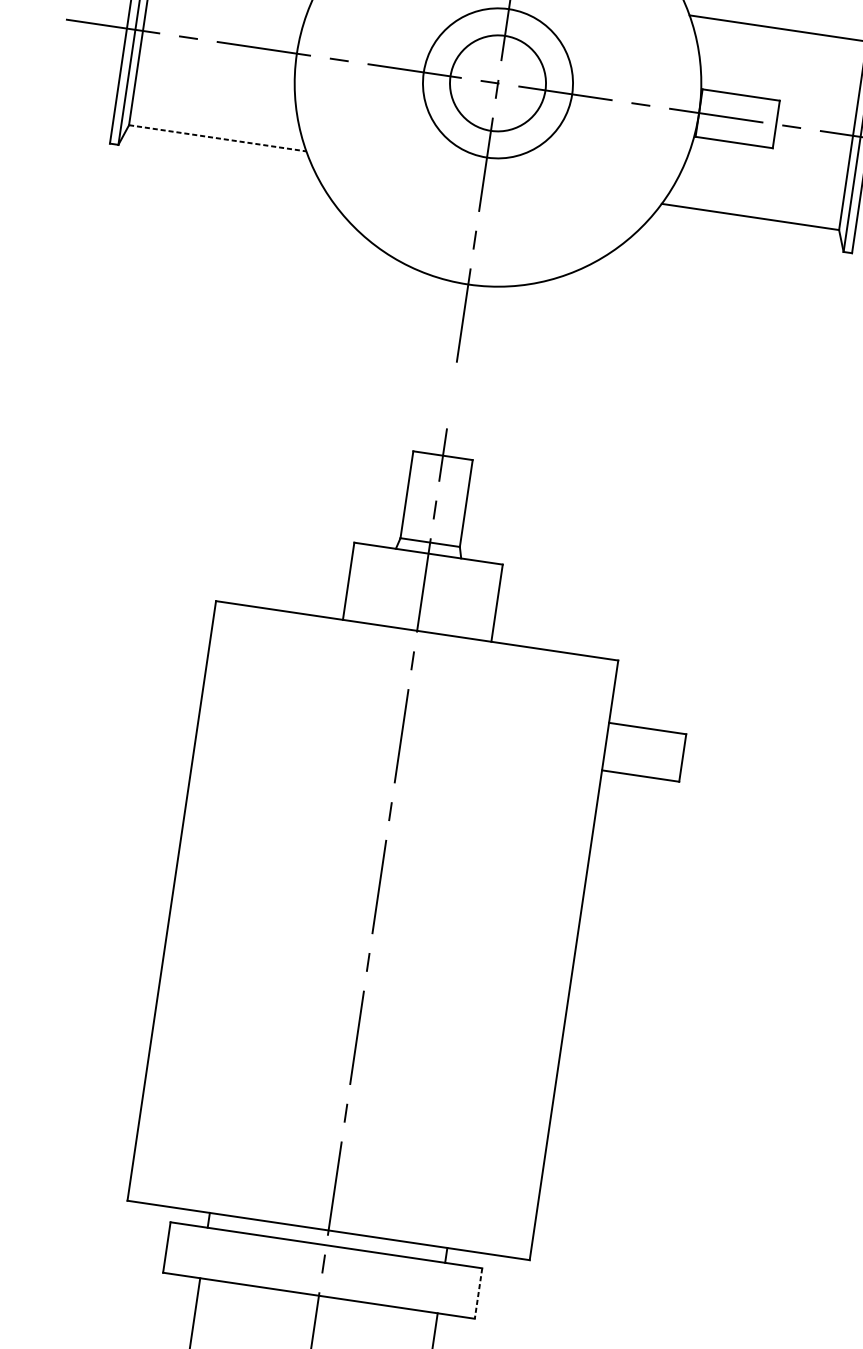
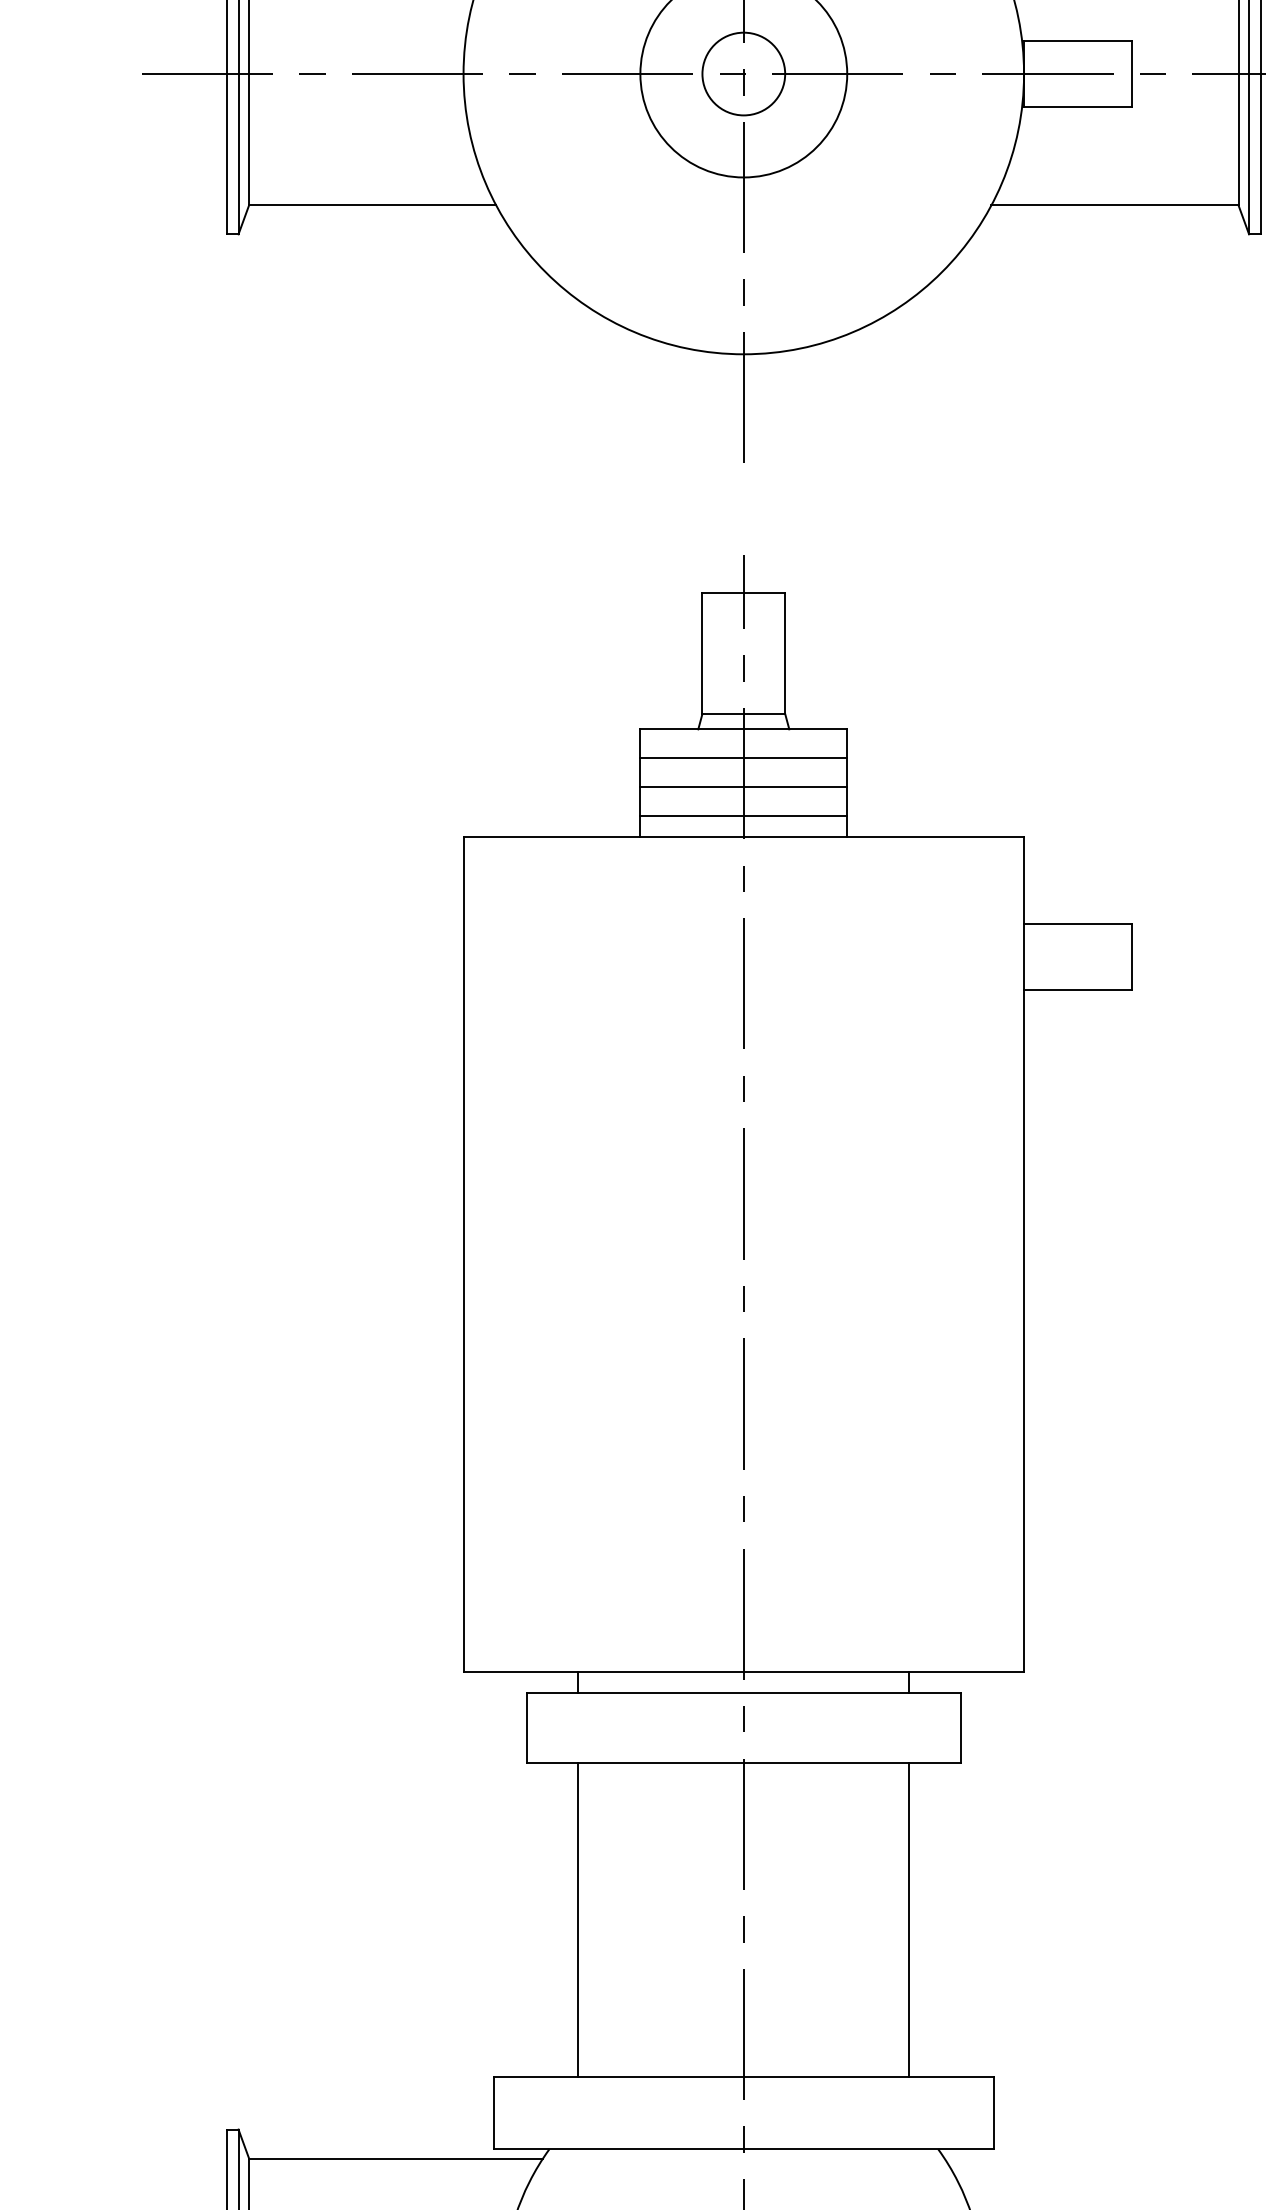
circle: (497, 82) -> (743, 73), size x0.62
line: (217, 138) -> (372, 205), dashed -> solid
line: (425, 574) -> (743, 758), added
line: (422, 595) -> (743, 787), added
line: (419, 616) -> (743, 816), added
line: (478, 1293) -> (960, 1728), dashed -> solid

